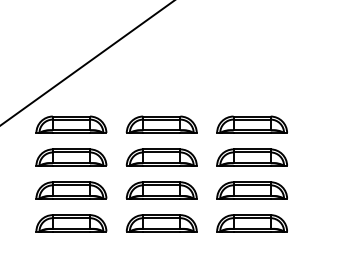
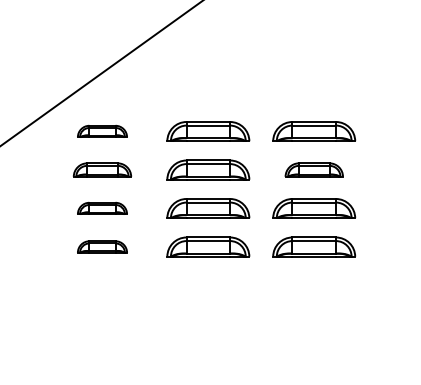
part: (71, 124) -> (102, 131), size x0.6
part: (71, 157) -> (102, 169), size x0.7
part: (252, 157) -> (314, 169), size x0.7
part: (71, 190) -> (102, 208), size x0.6
part: (71, 222) -> (102, 246), size x0.6

